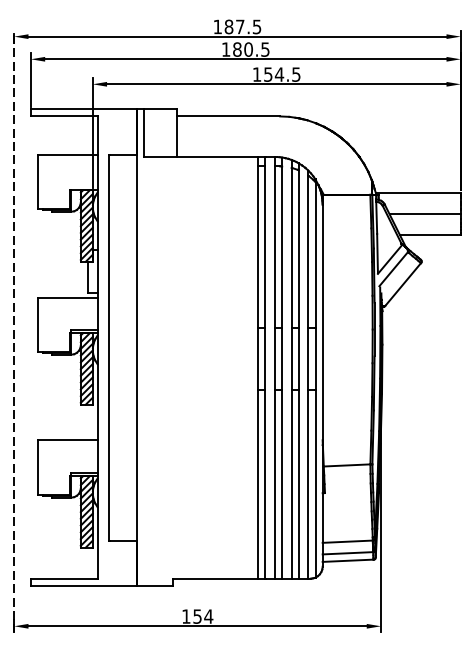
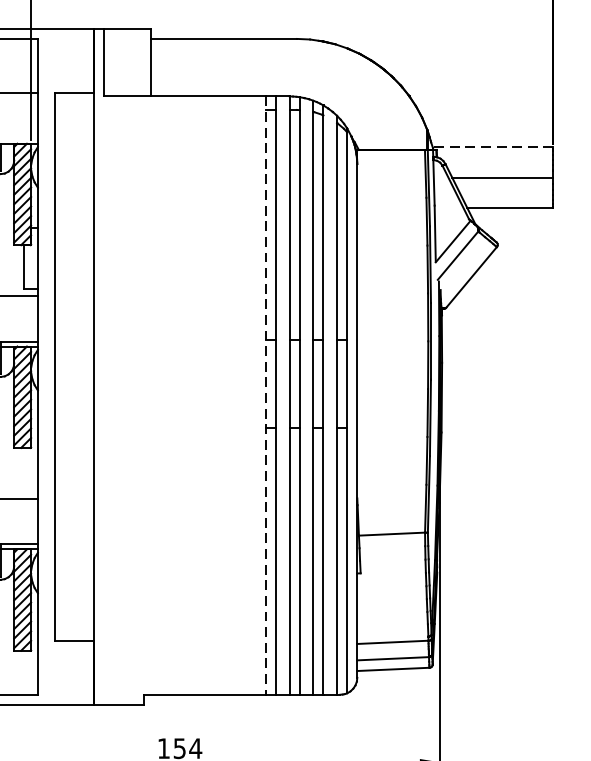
line: (417, 192) -> (491, 146), solid -> dashed
line: (258, 367) -> (266, 395), solid -> dashed

